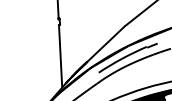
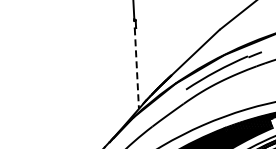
line: (60, 56) -> (136, 68), solid -> dashed

